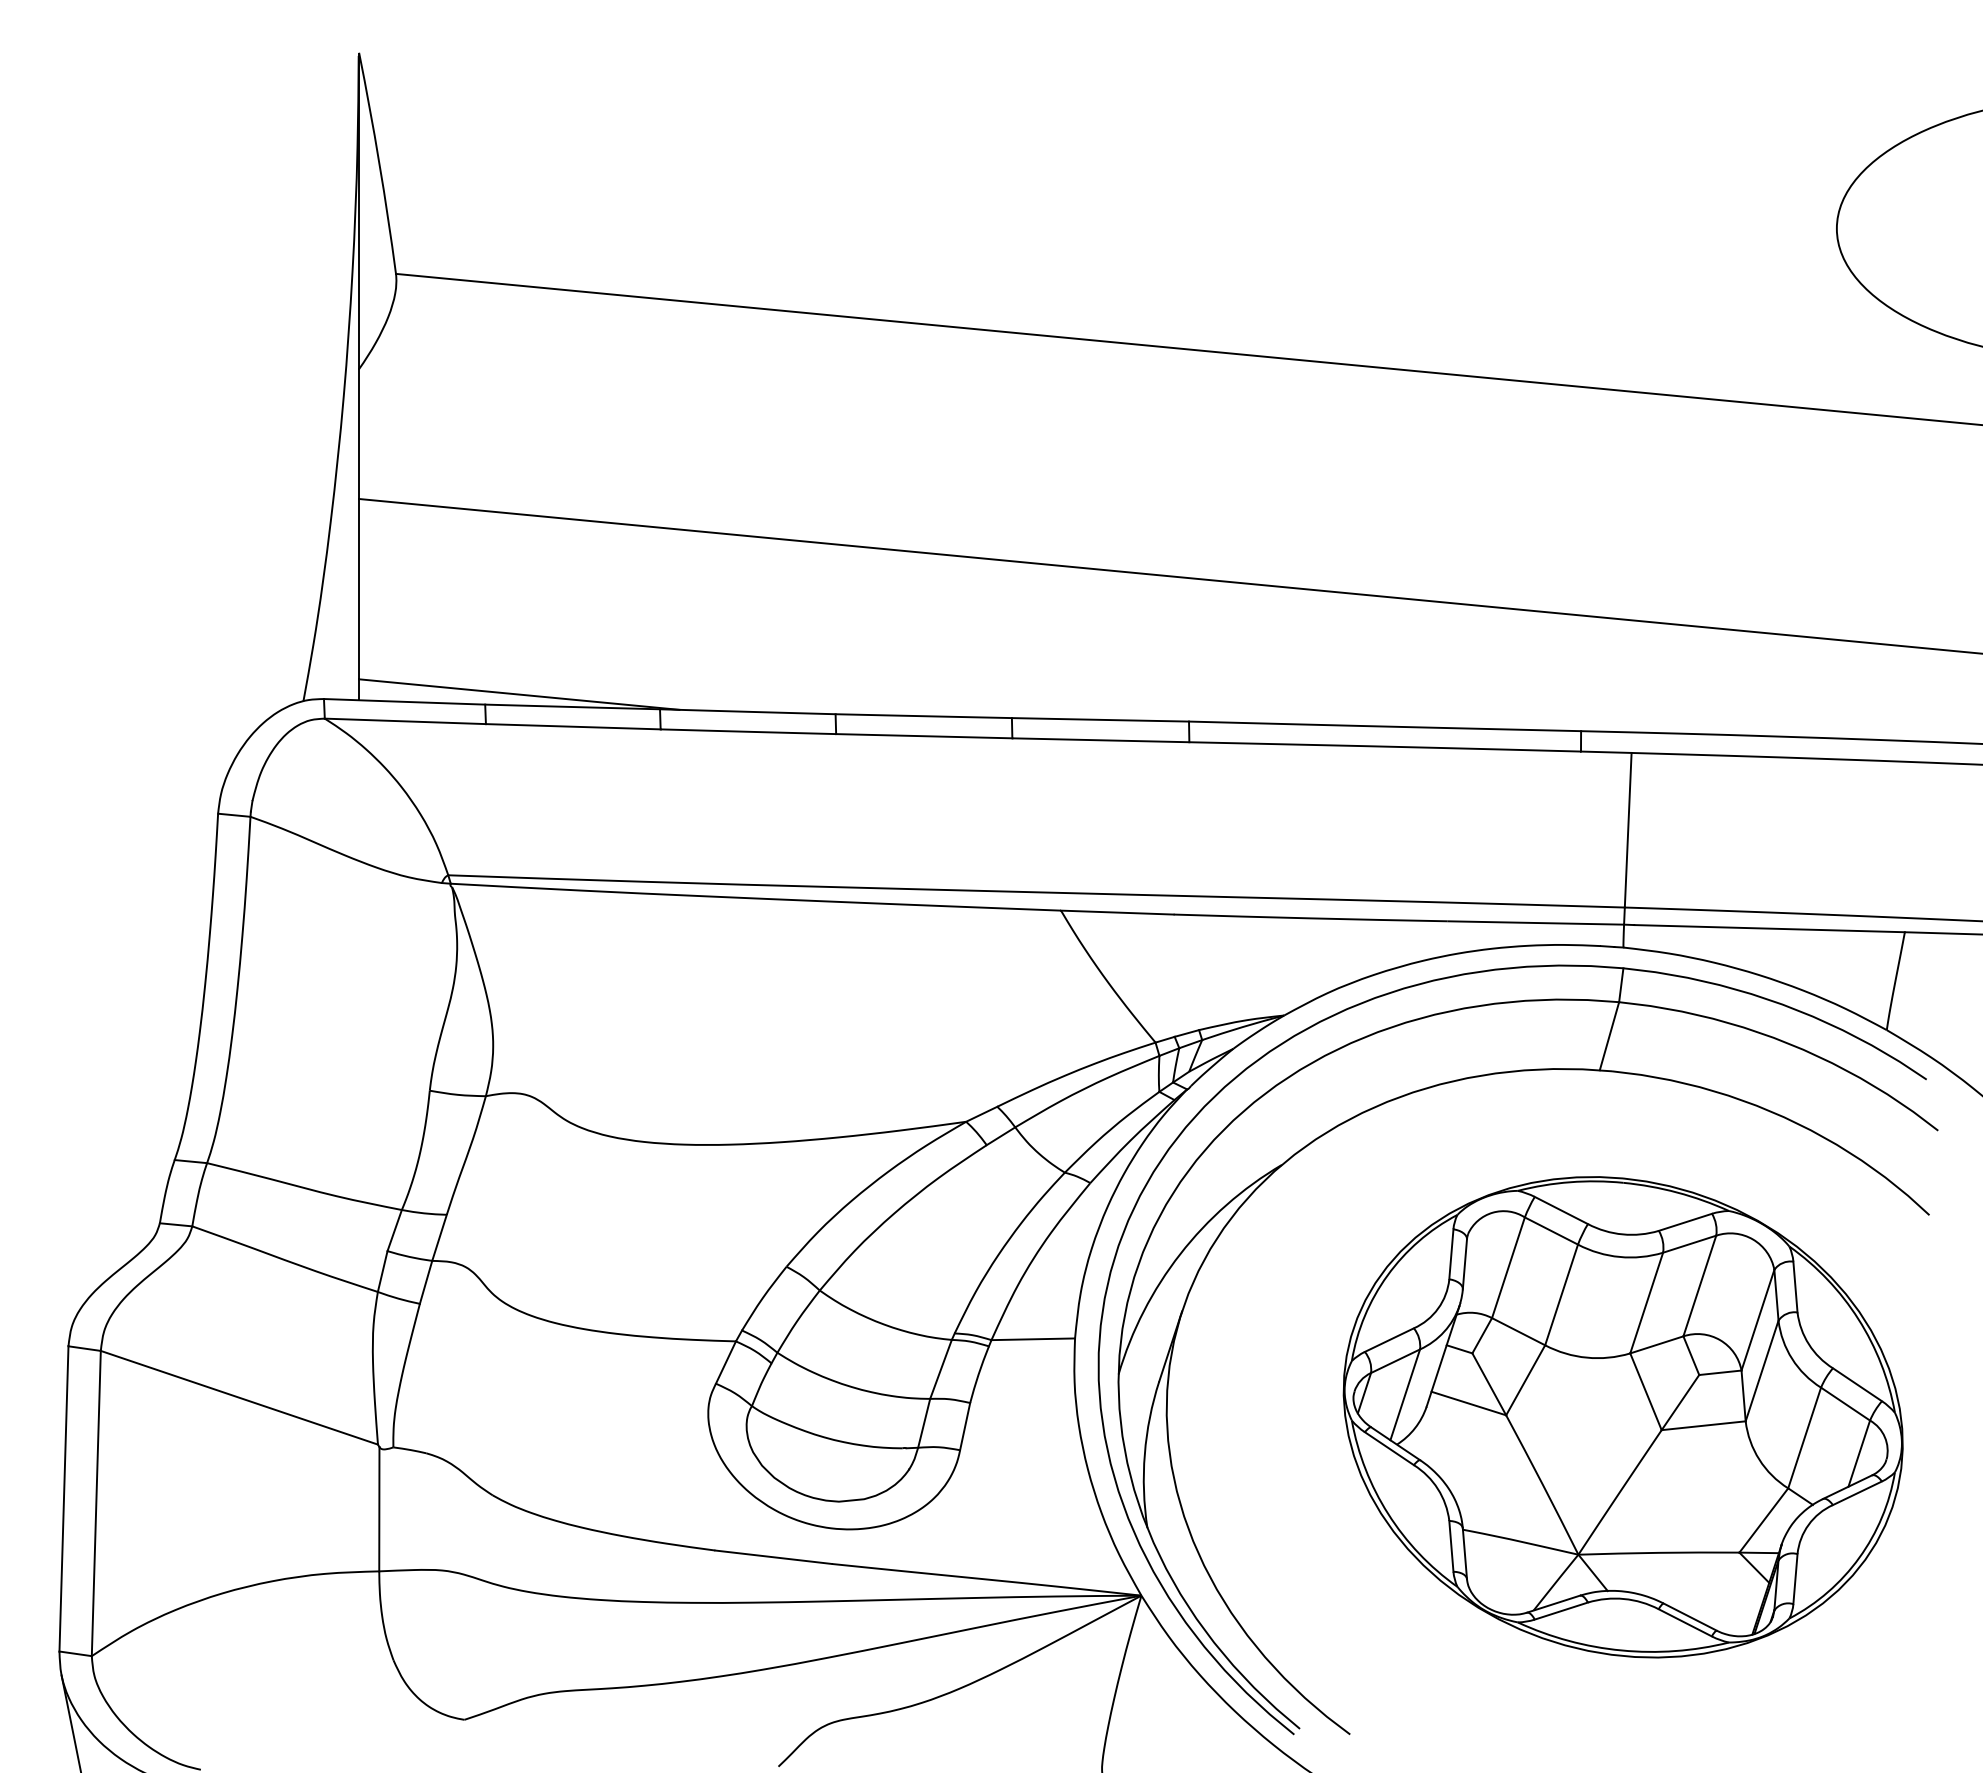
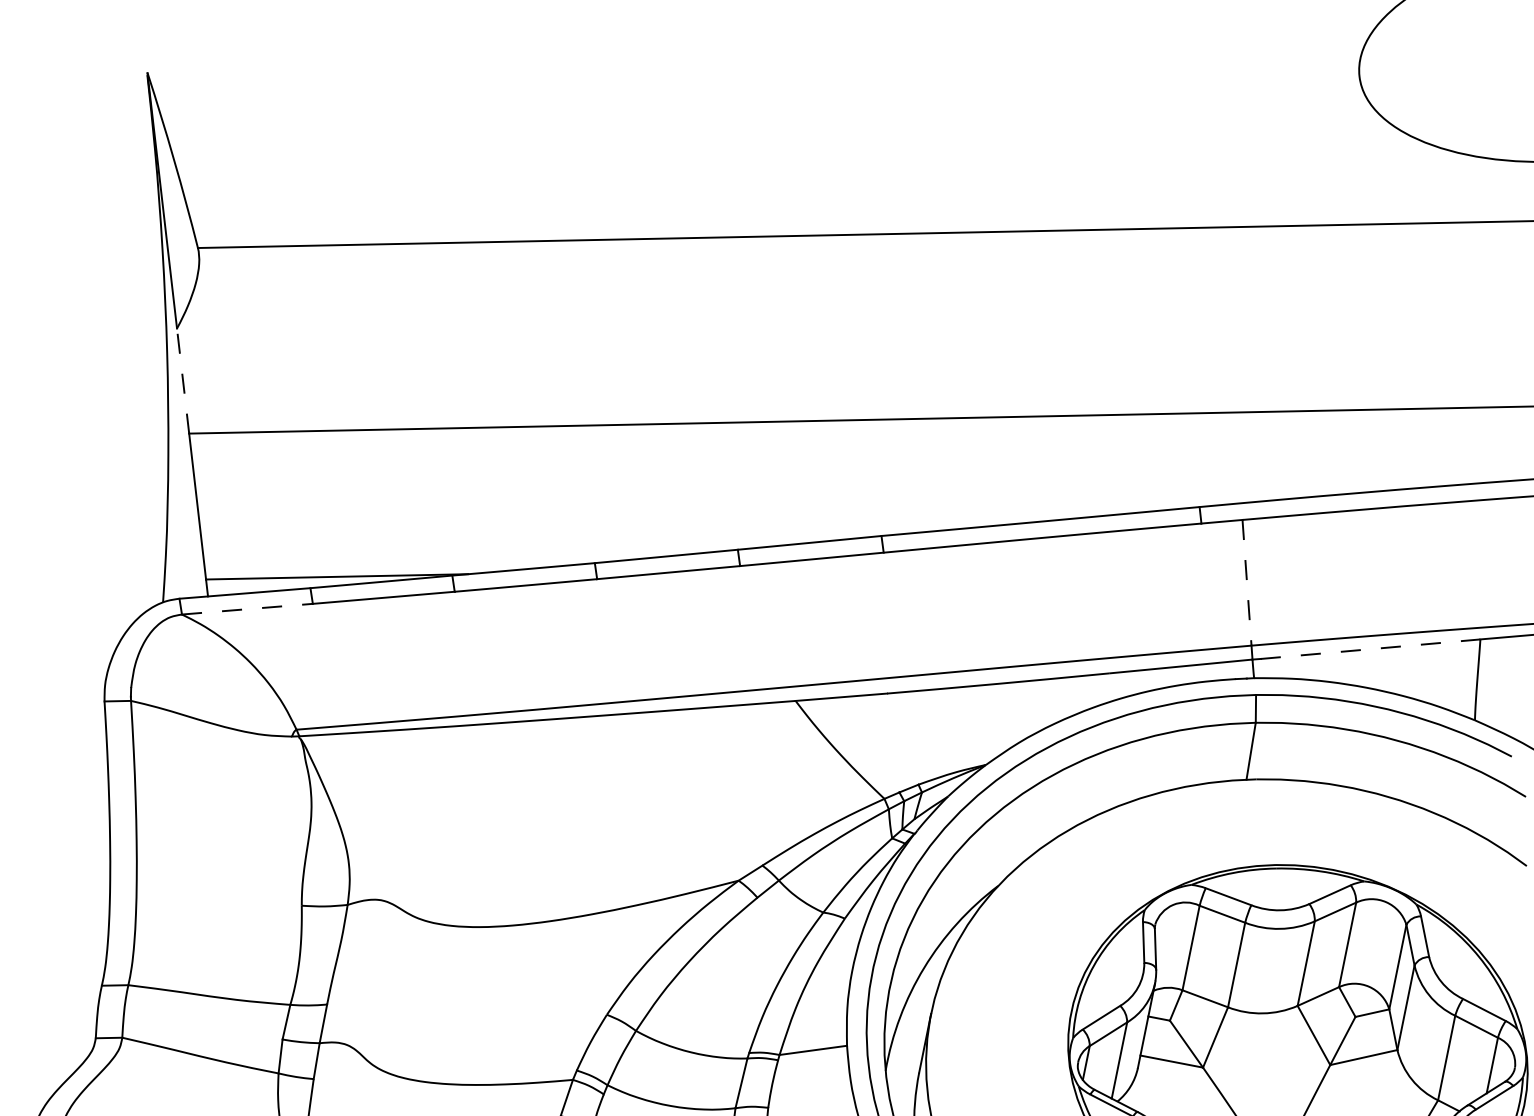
line: (359, 434) -> (183, 381), solid -> dashed
line: (405, 721) -> (247, 609), solid -> dashed
line: (1628, 830) -> (1247, 582), solid -> dashed
line: (1770, 928) -> (1371, 648), solid -> dashed

